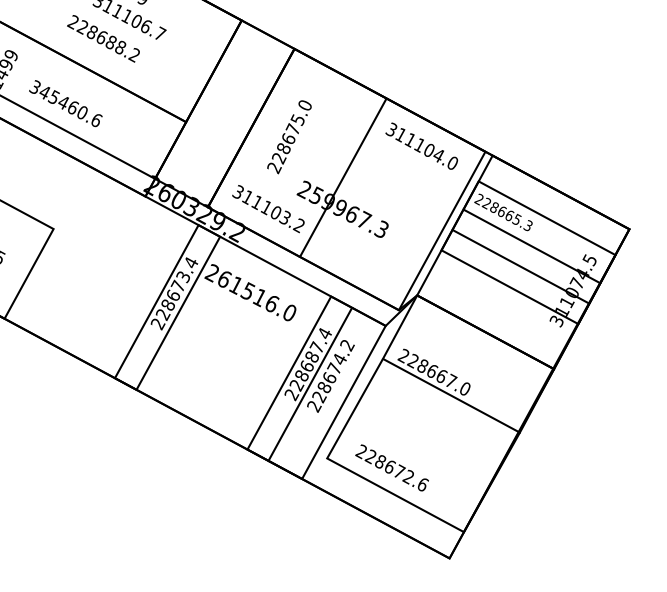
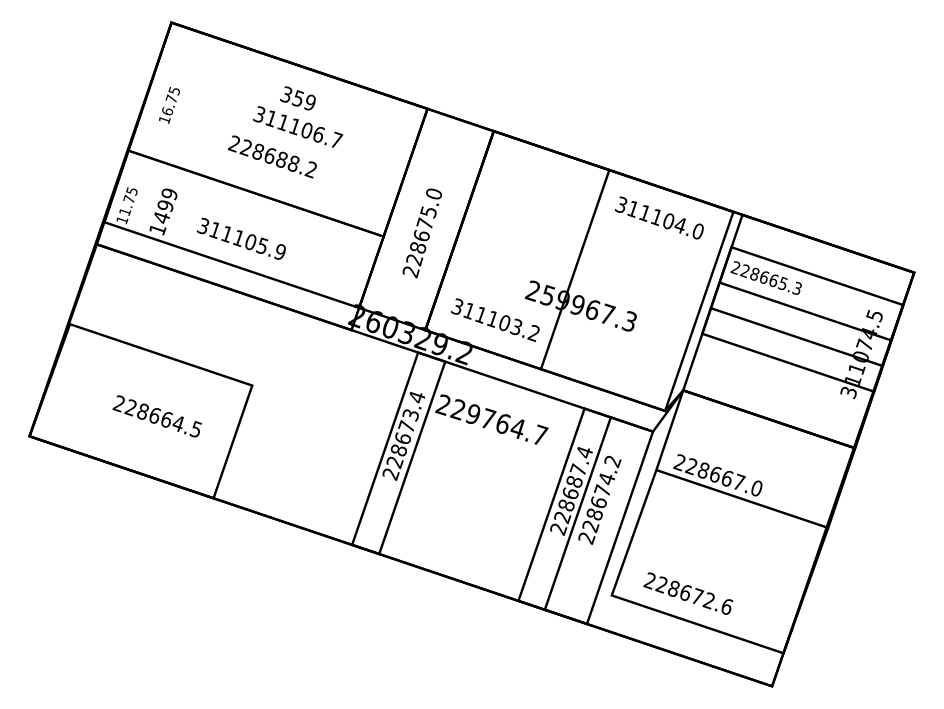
text: (70, 106) -> (247, 241), 345460.6 -> 311105.9
text: (288, 136) -> (421, 233), moved
text: (257, 296) -> (499, 422), 261516.0 -> 229764.7

